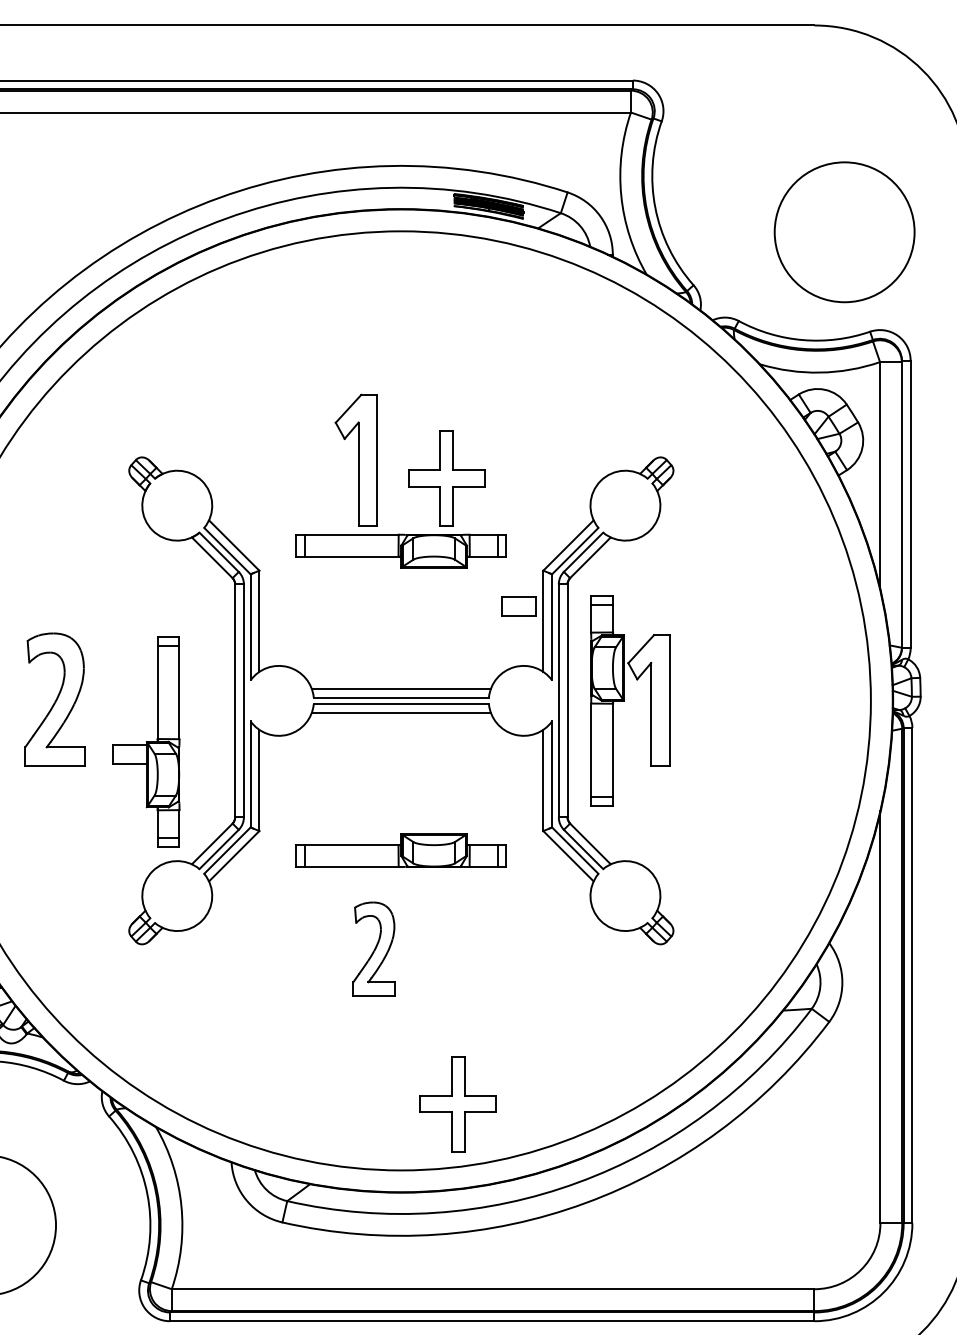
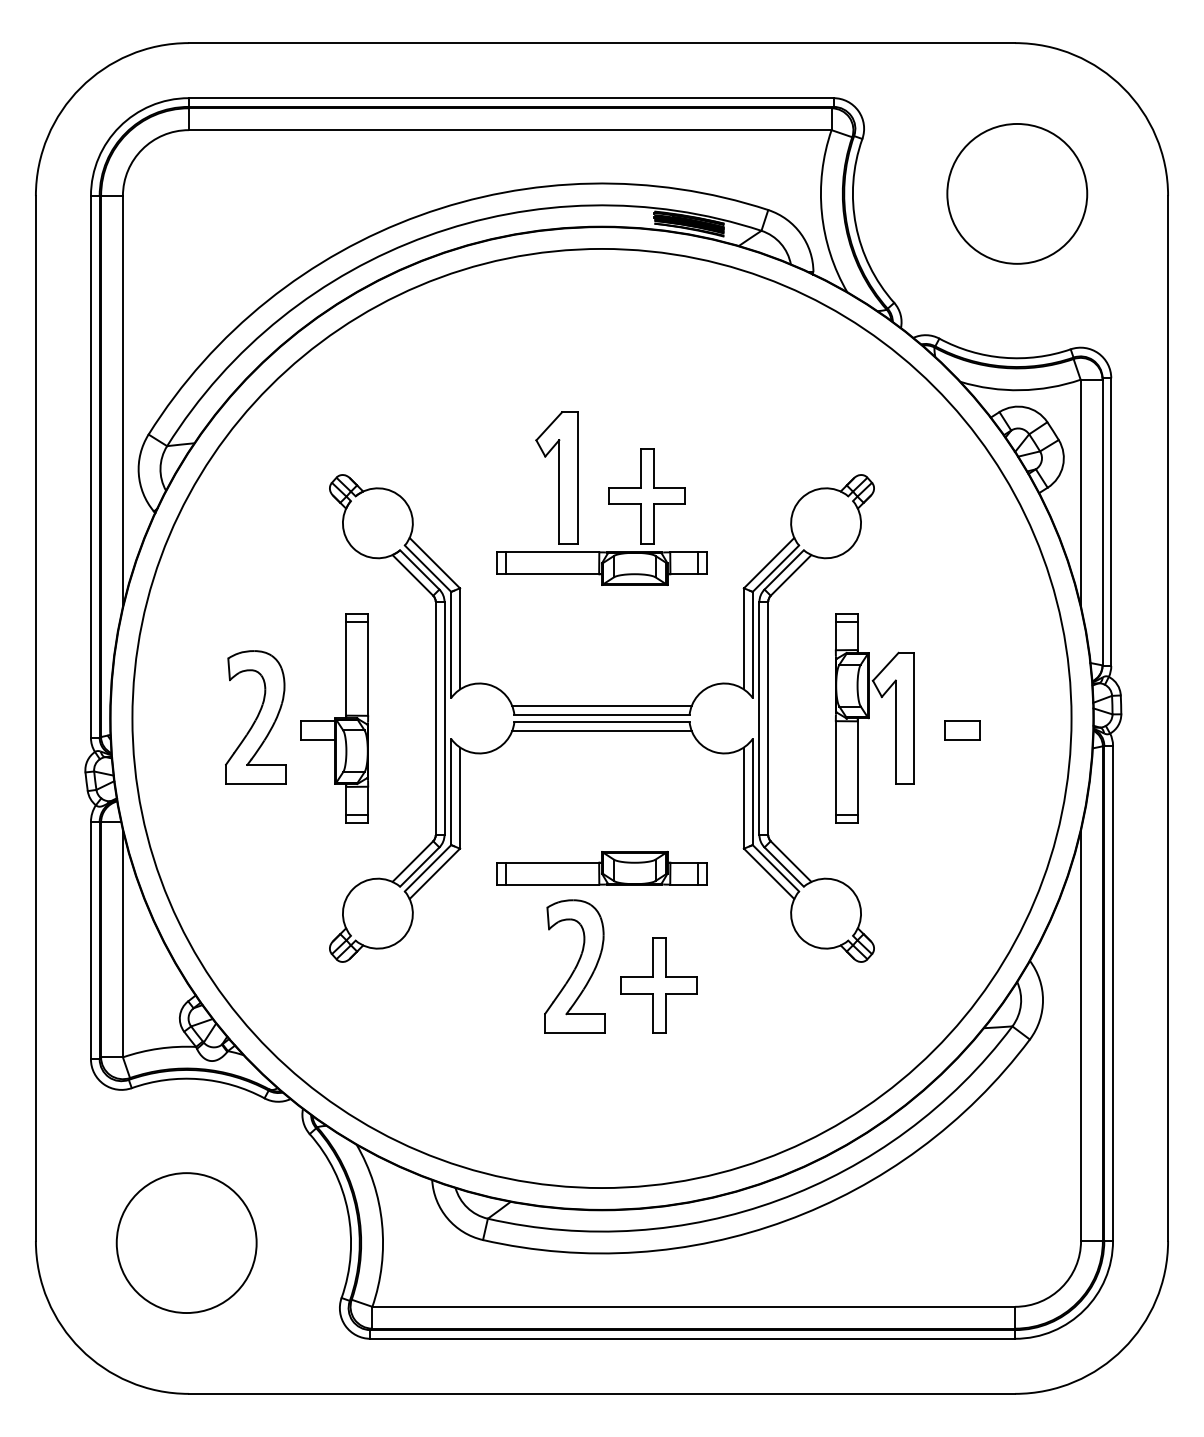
circle: (844, 231) -> (1017, 193), moved
part: (518, 605) -> (962, 730), moved
part: (629, 700) -> (874, 718), moved
part: (145, 741) -> (334, 718), moved
part: (373, 948) -> (574, 966), size x1.43
part: (457, 1103) -> (658, 985), moved

